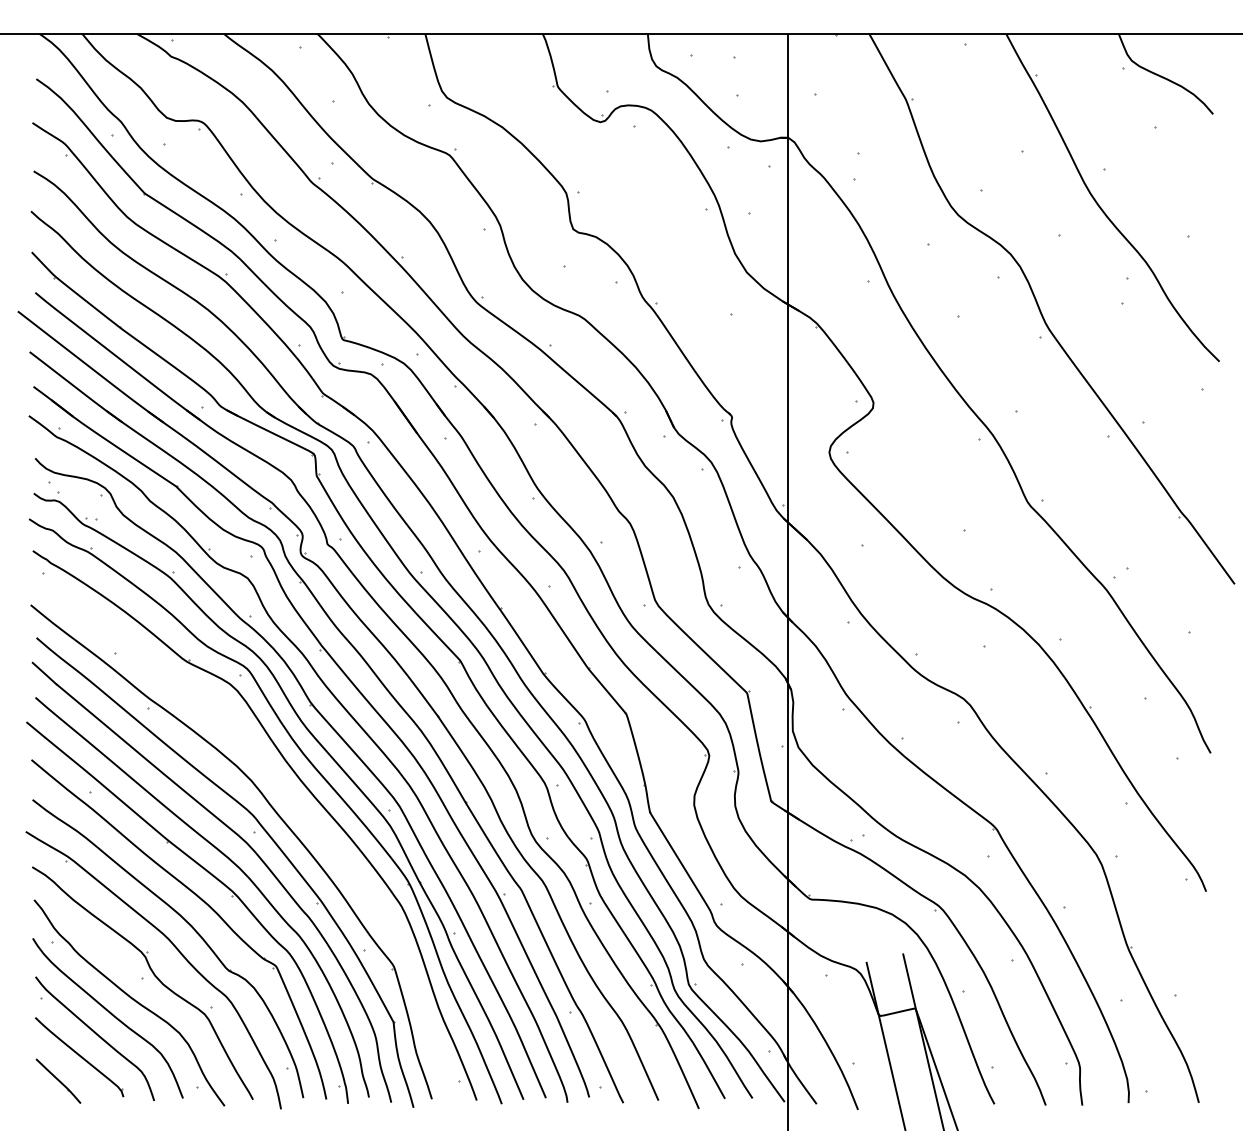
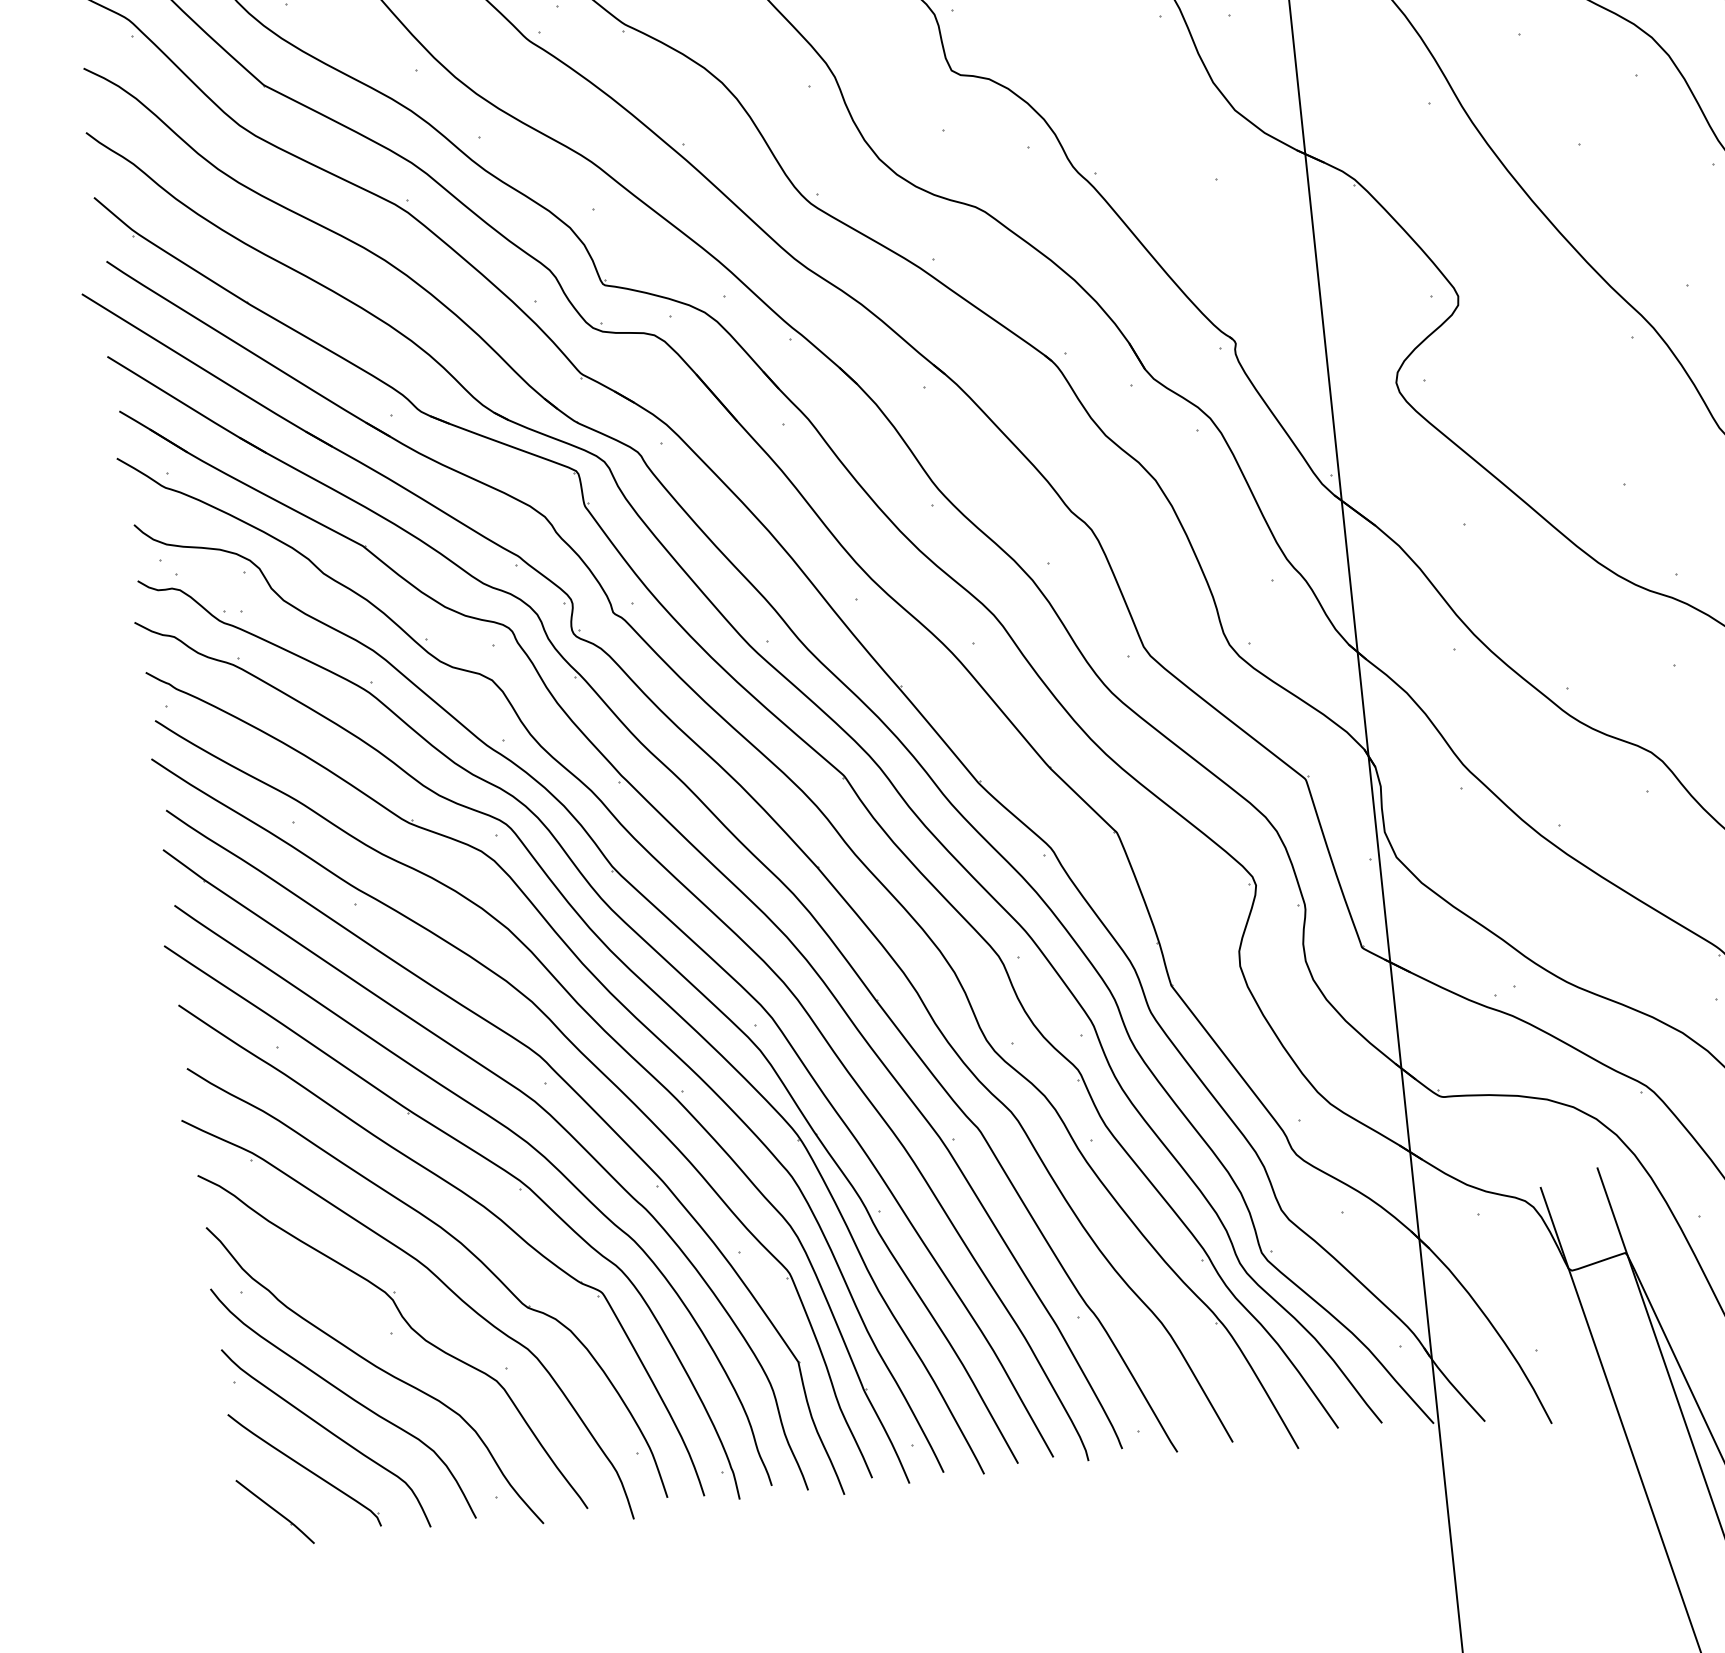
part: (295, 806) -> (606, 1035), added

